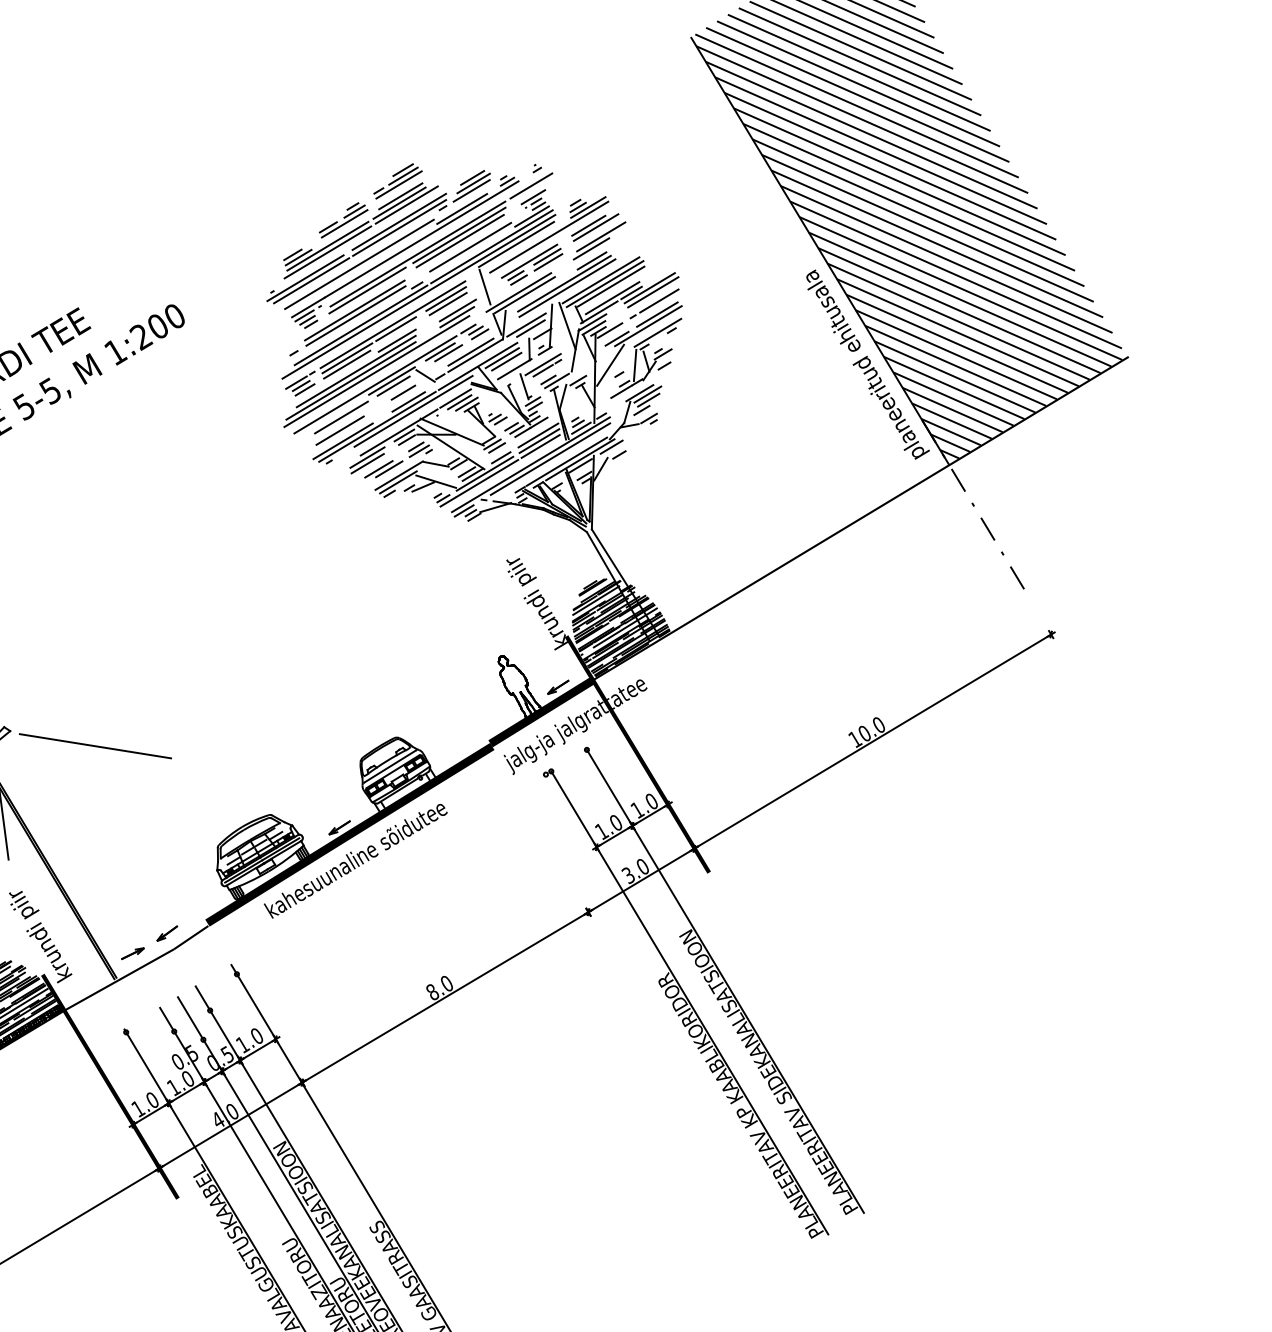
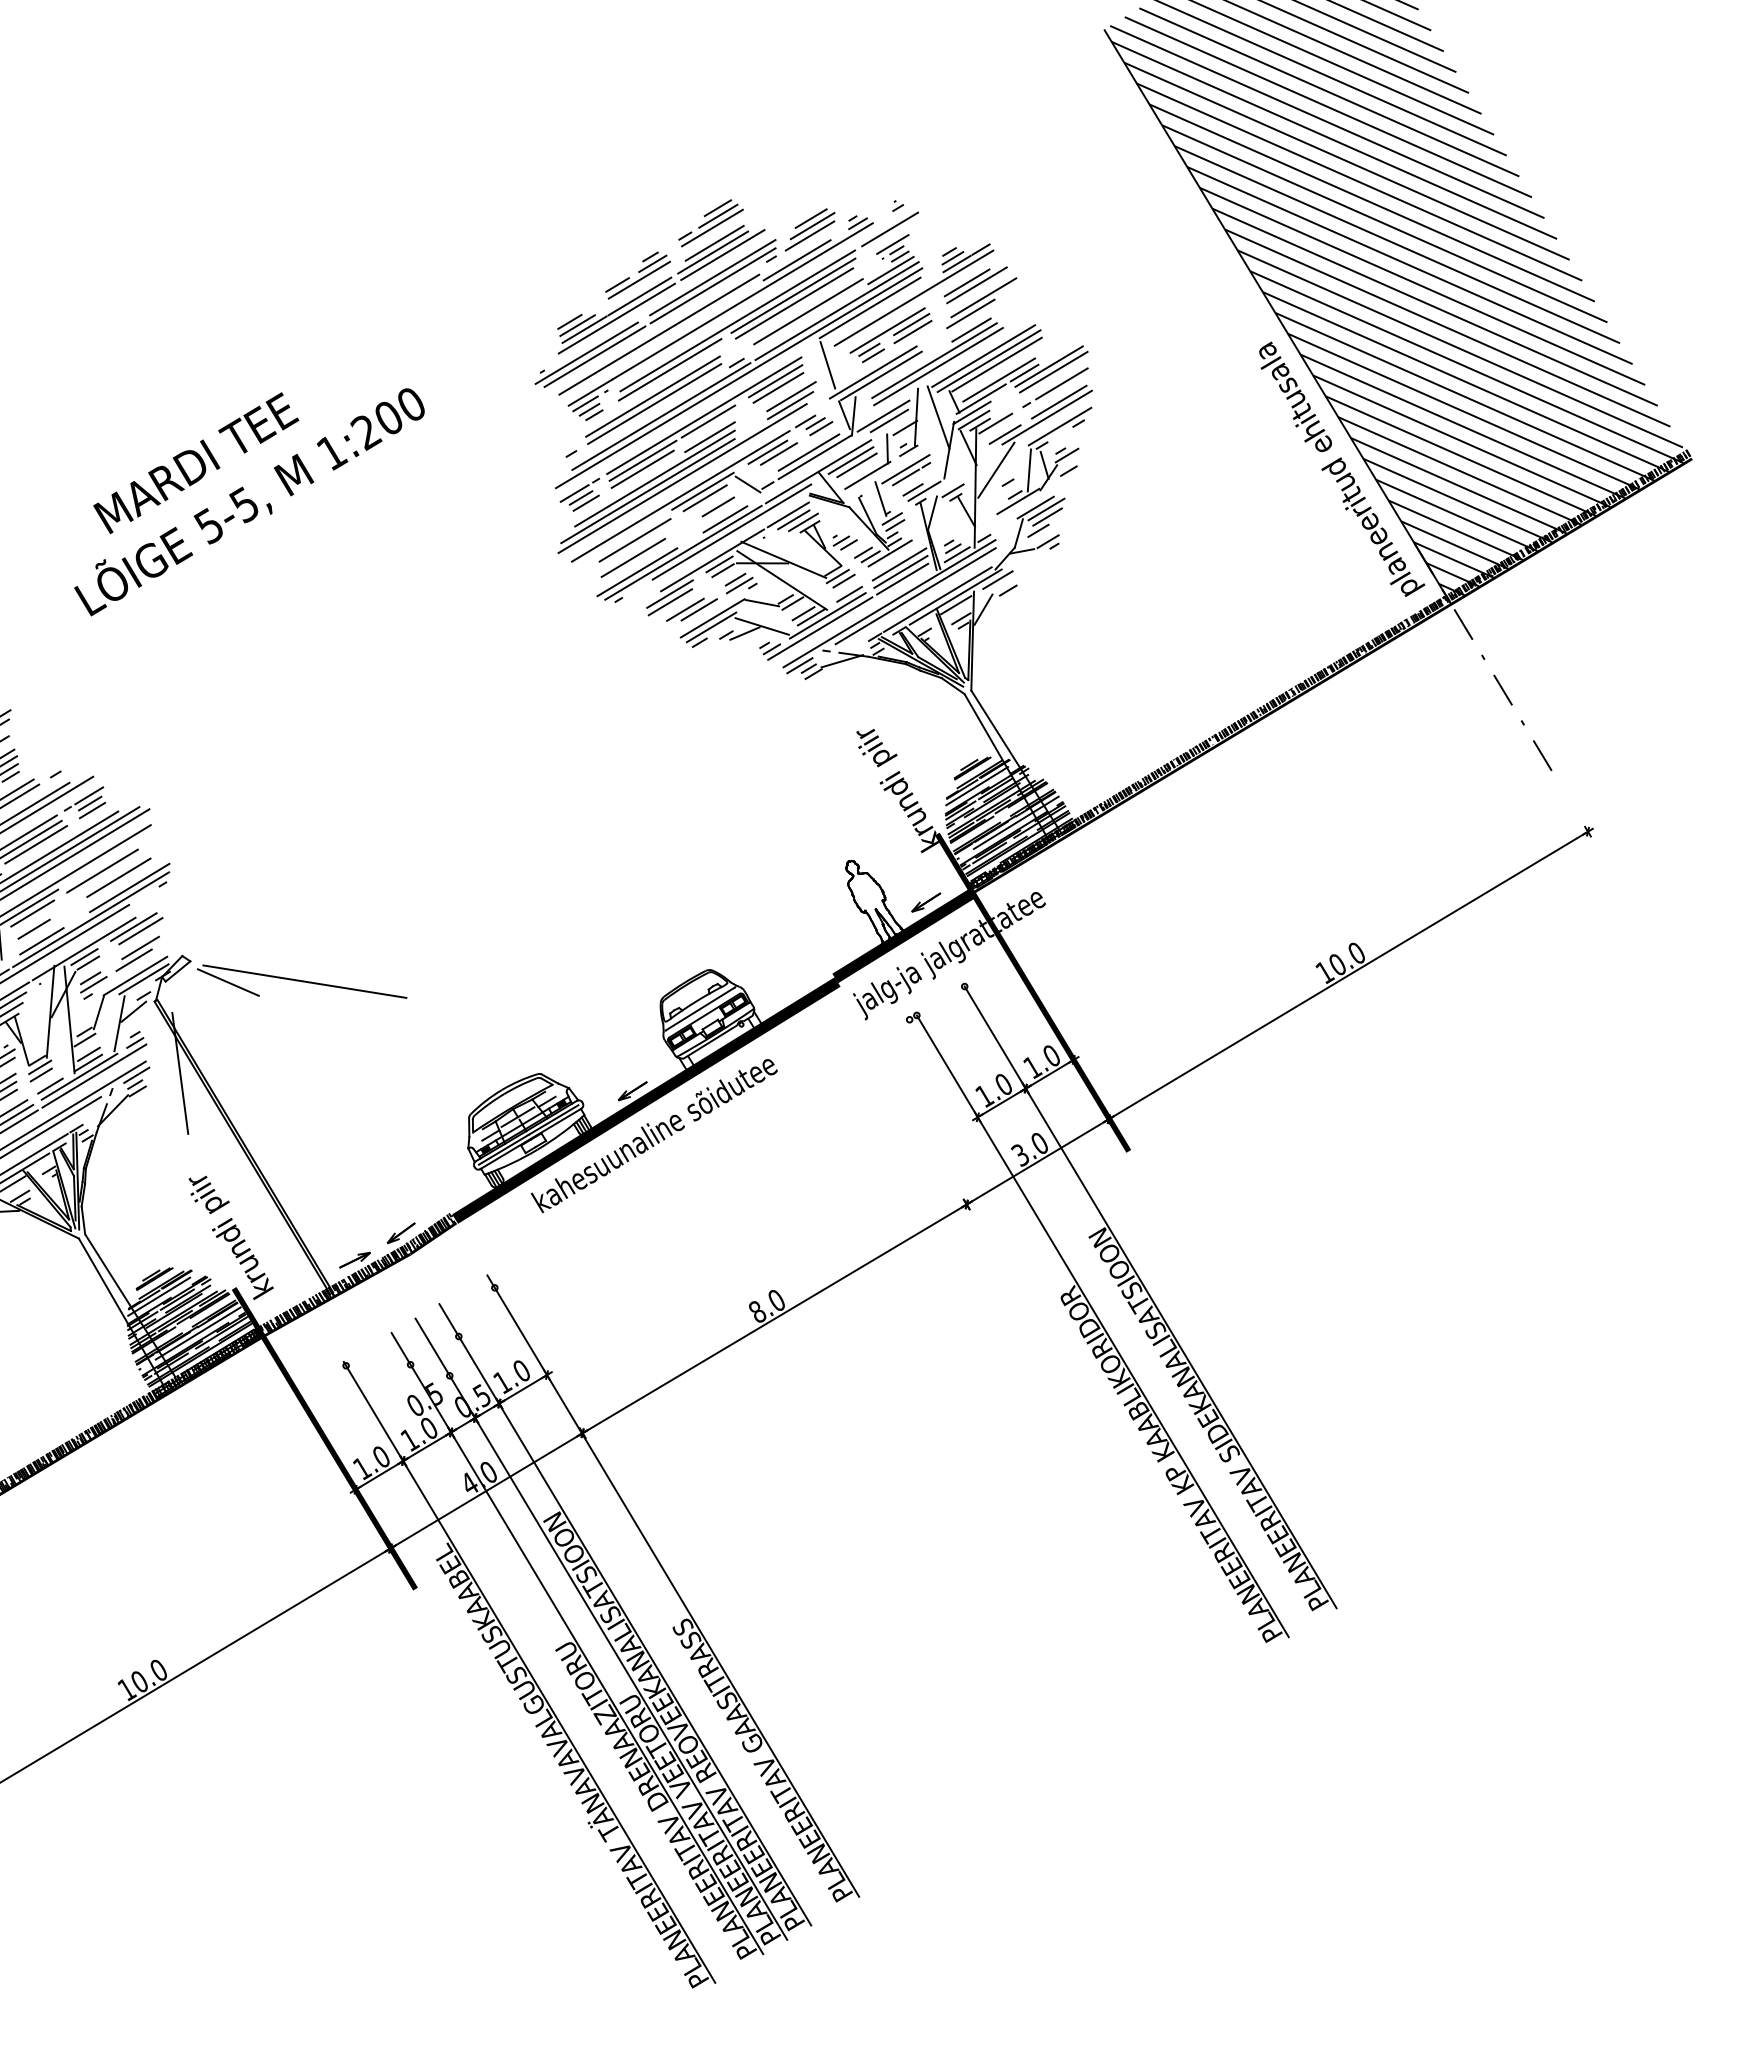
hatch: (858, 513) -> (1329, 669), added
line: (37, 746) -> (227, 982), added
hatch: (134, 963) -> (357, 1273), added

